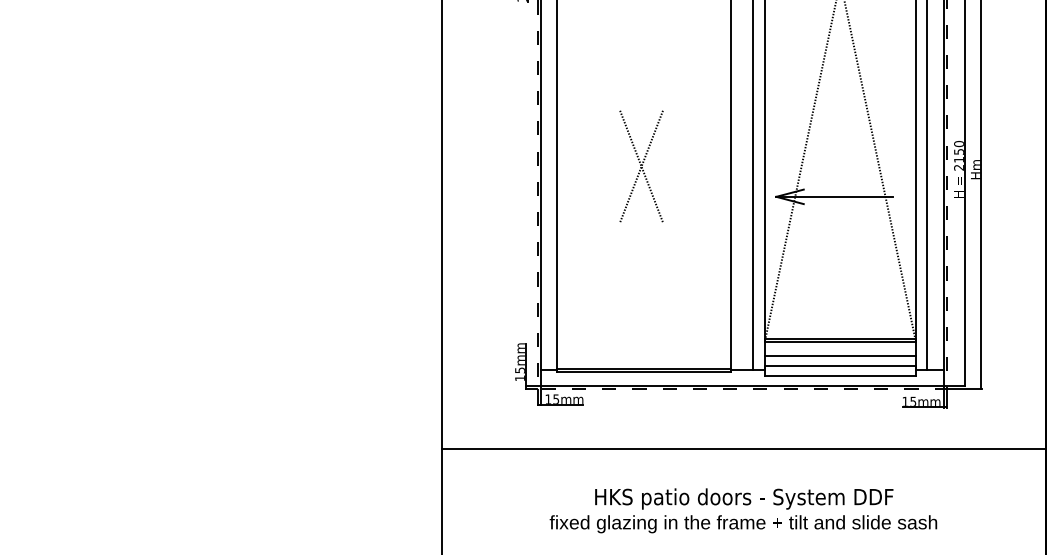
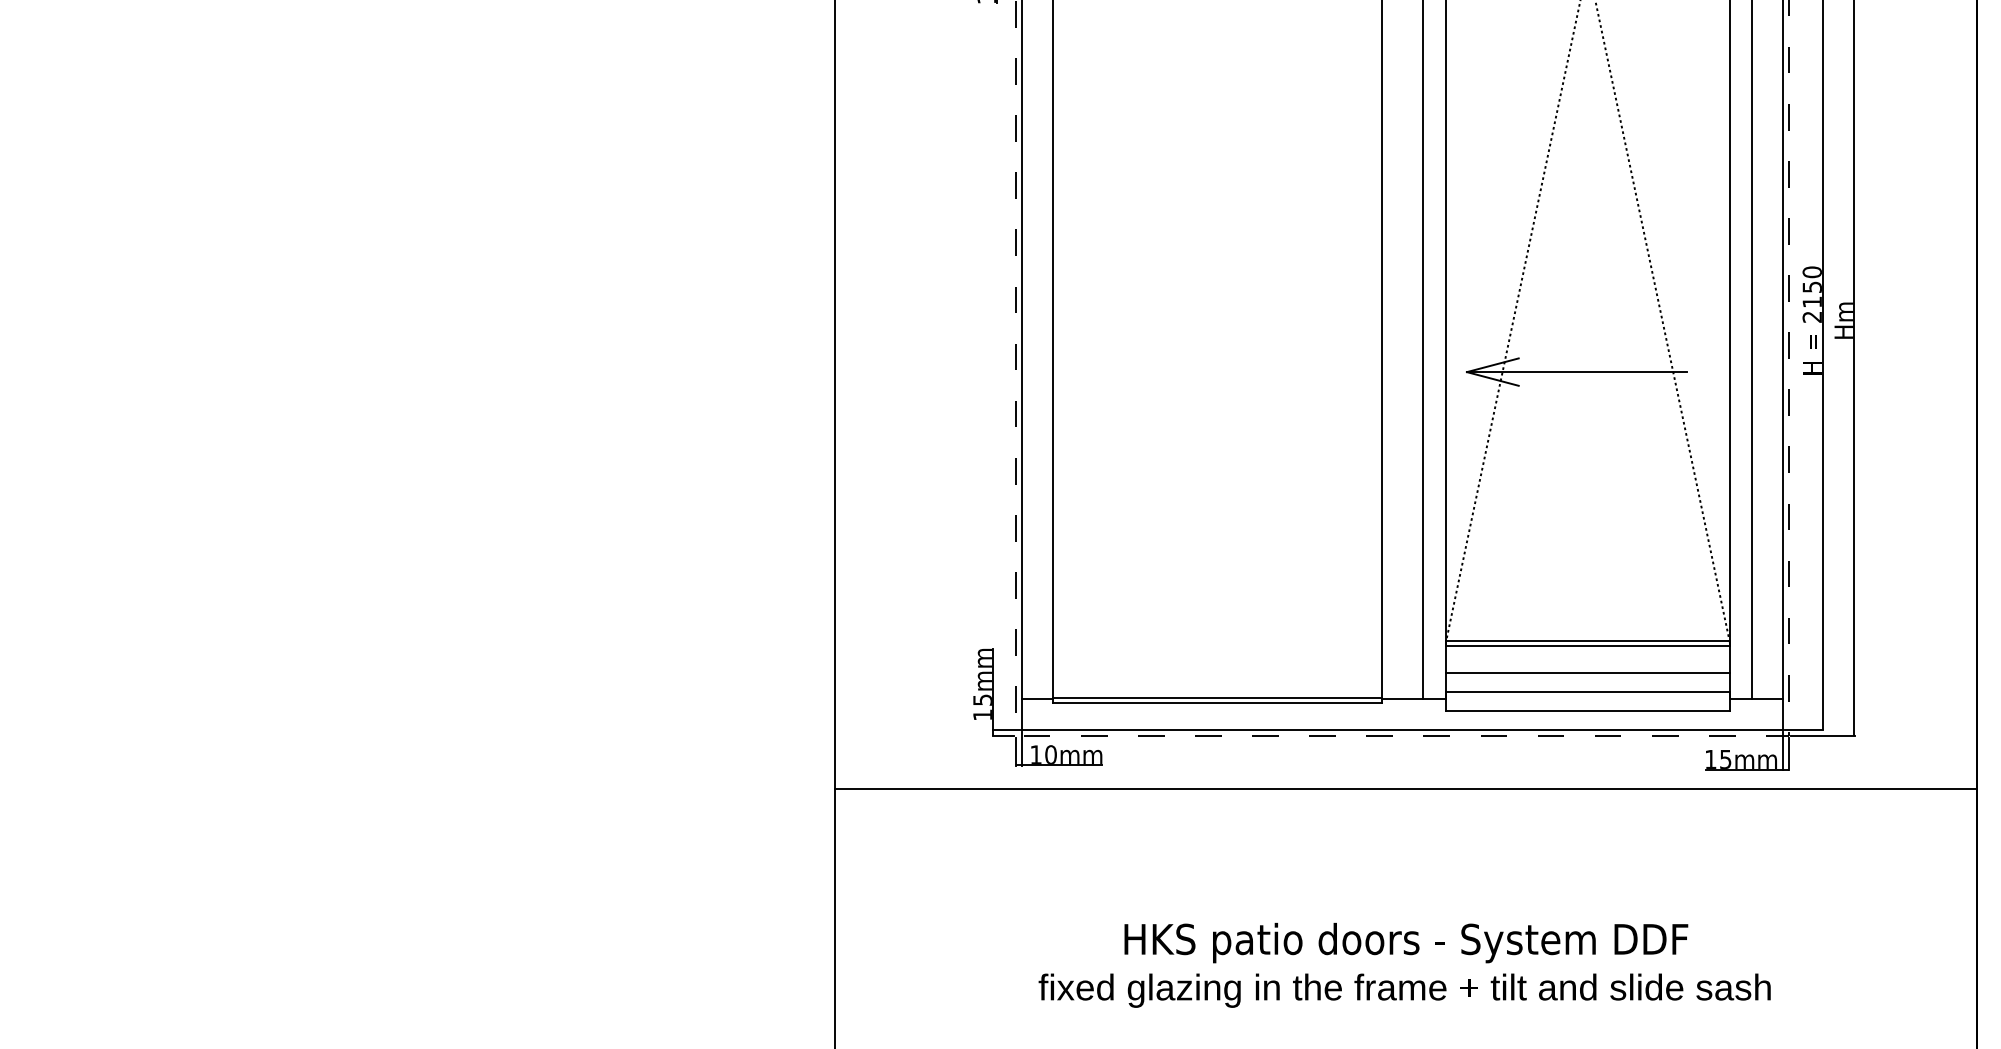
part: (641, 166) -> (1212, 314), removed
text: (556, 398) -> (1051, 753), 15mm -> 10mm
line: (743, 448) -> (1404, 789), moved

